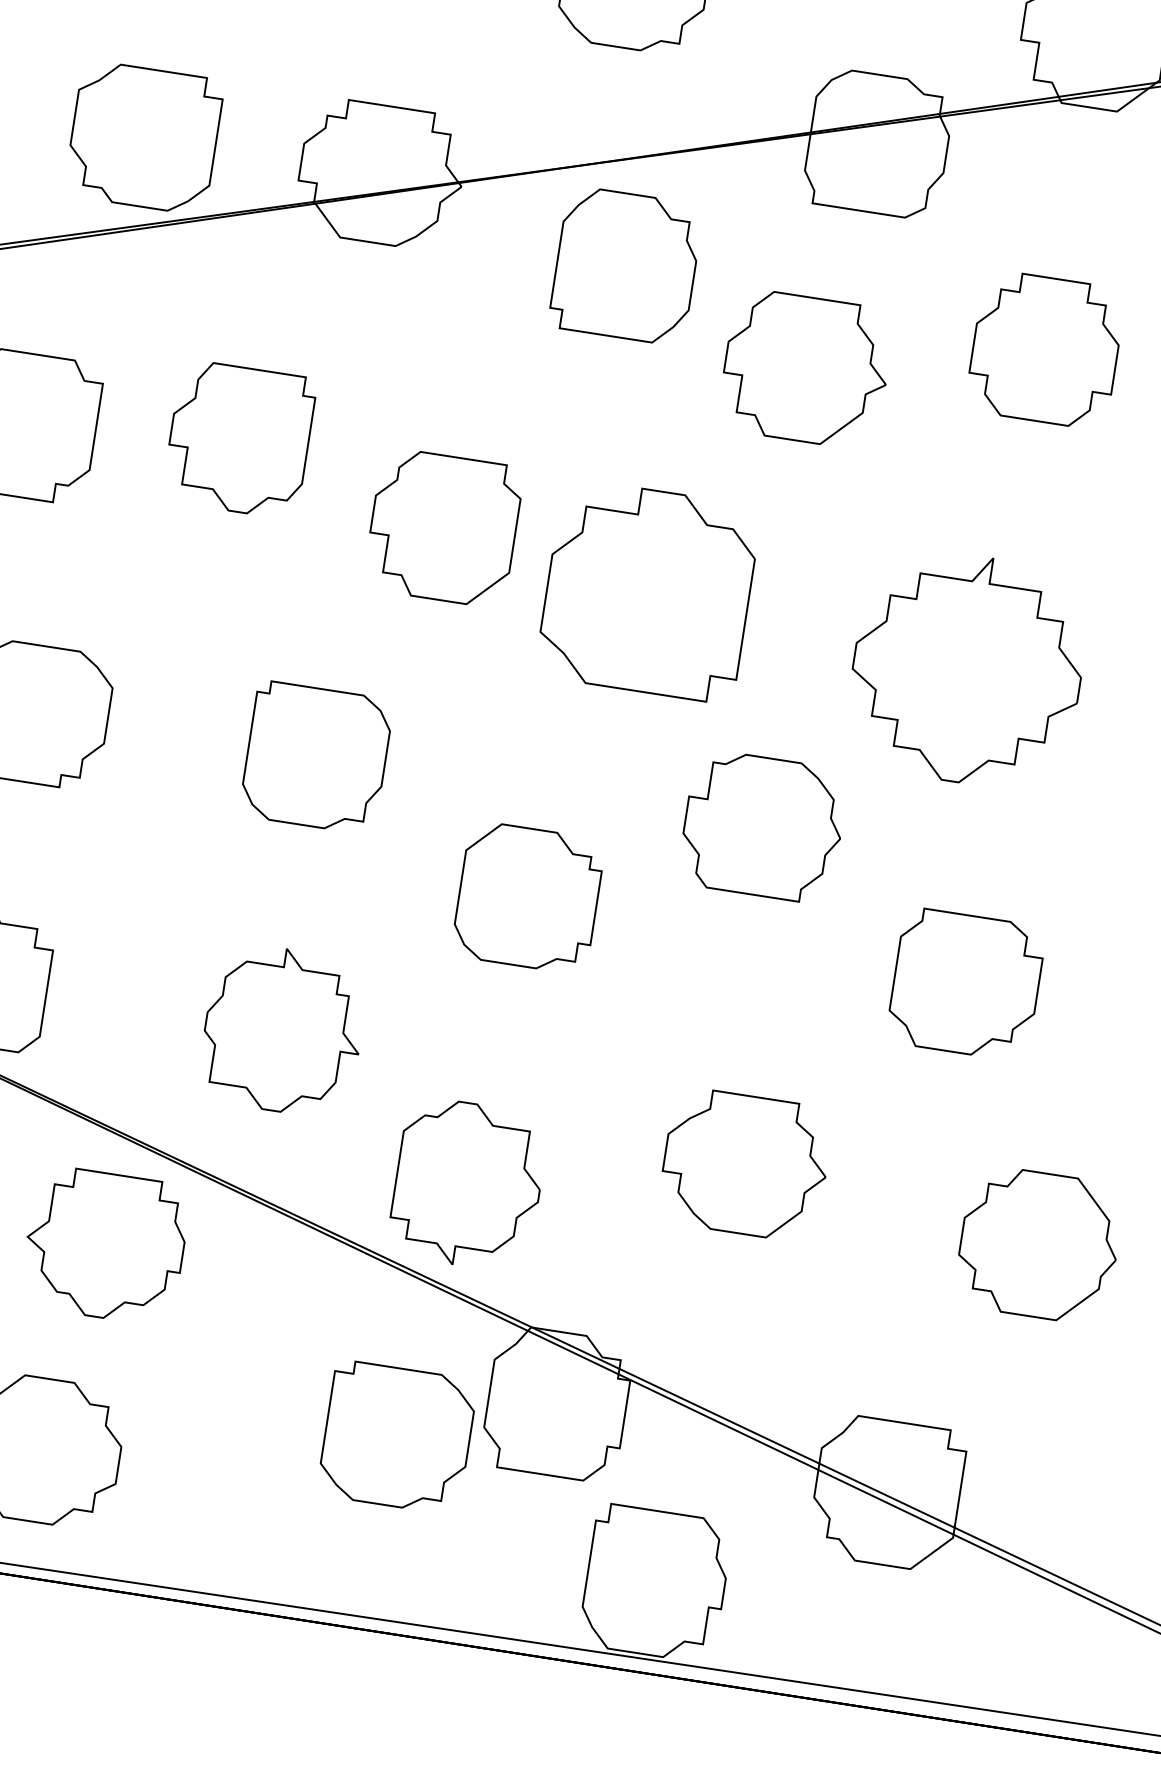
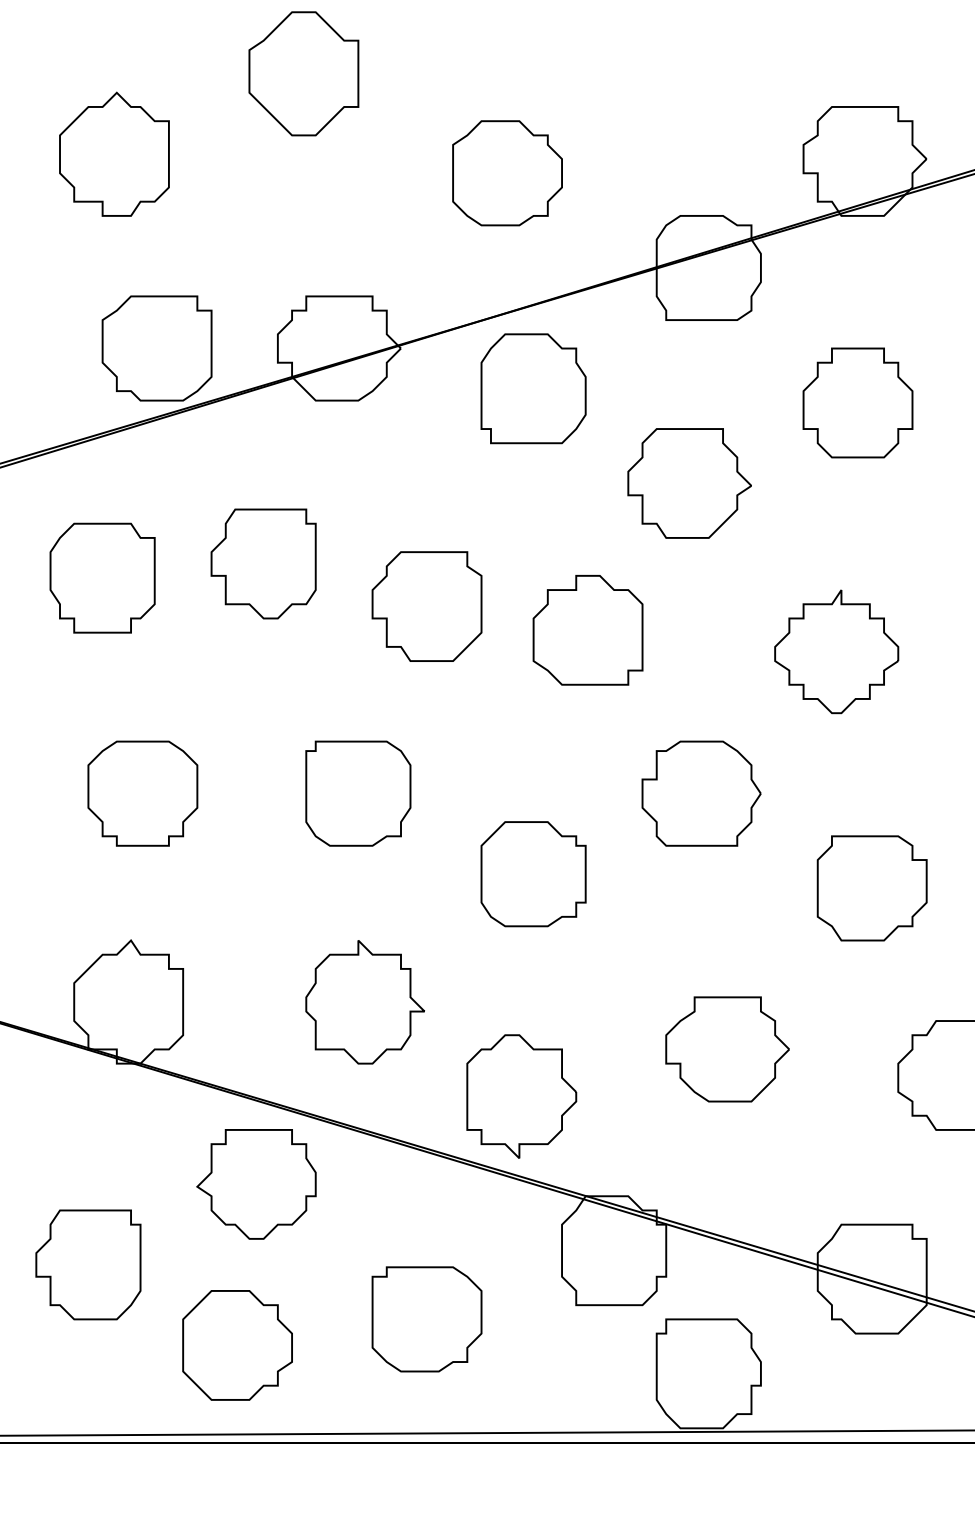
part: (805, 369) -> (689, 483), moved
part: (647, 591) -> (587, 630), size x0.71
part: (967, 668) -> (836, 651), size x0.71
part: (396, 1437) -> (426, 1319), moved

